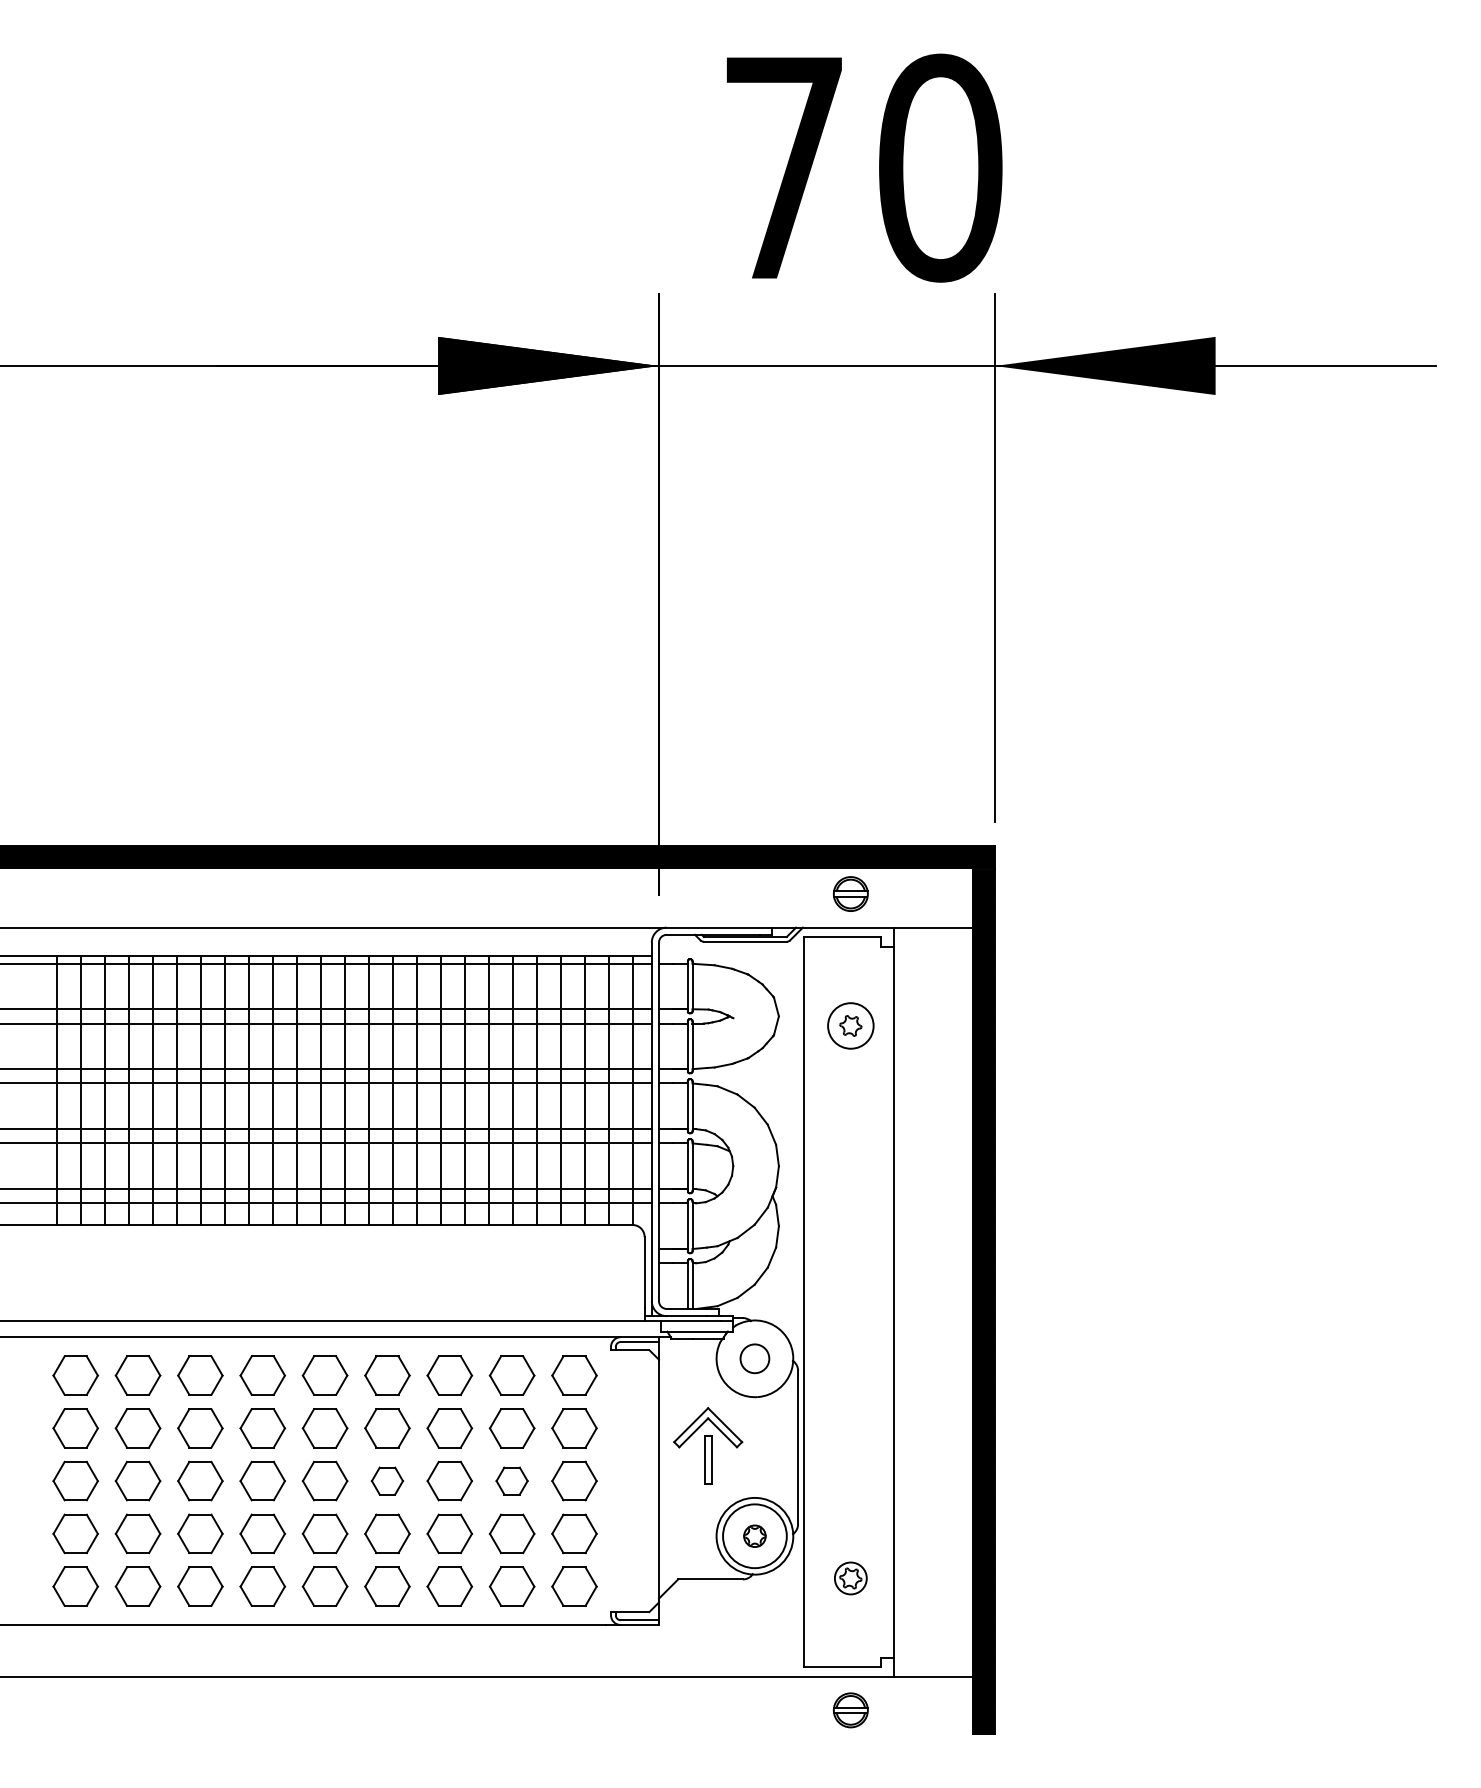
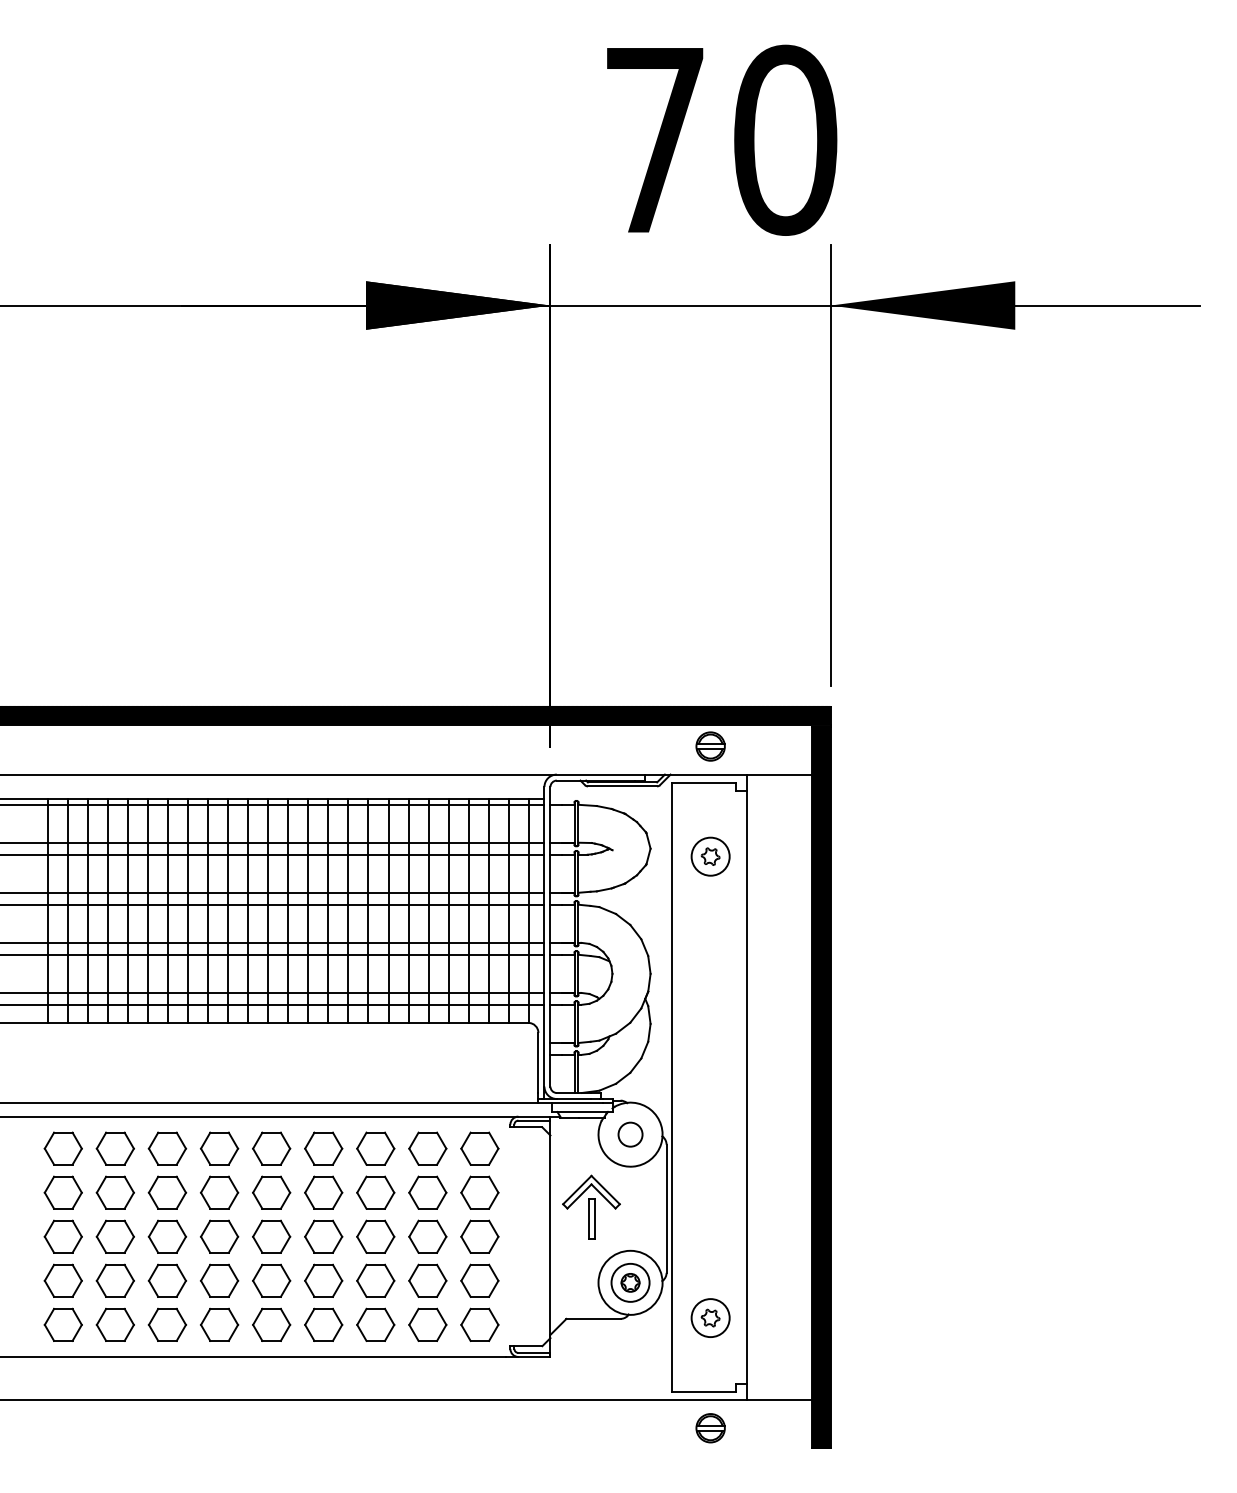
part: (387, 1480) -> (323, 1236), size x1.43
part: (511, 1480) -> (427, 1236), size x1.43
circle: (754, 1536) -> (630, 1283), size x0.71
circle: (850, 1578) -> (710, 1318), size x1.43

